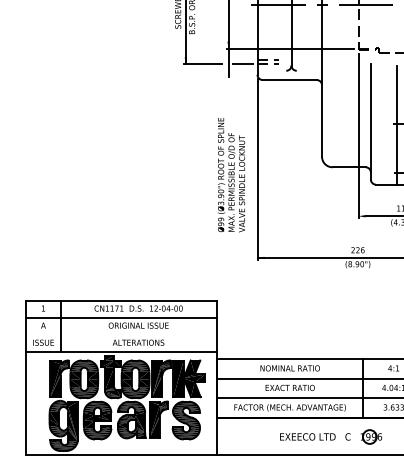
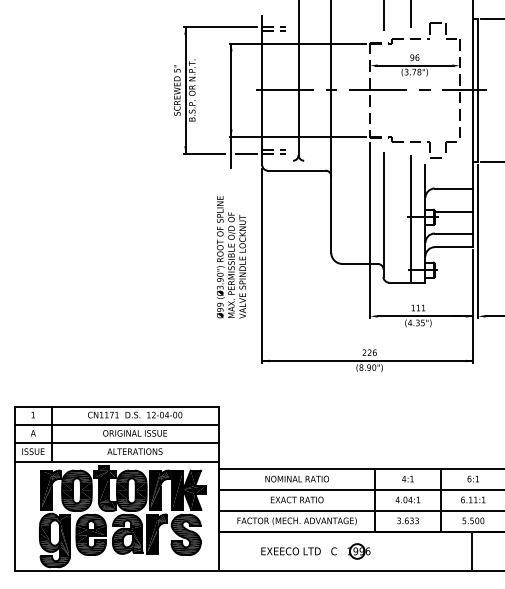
text: (230, 175) -> (230, 257), moved
line: (121, 335) -> (116, 443), added
part: (330, 437) -> (315, 551), moved

